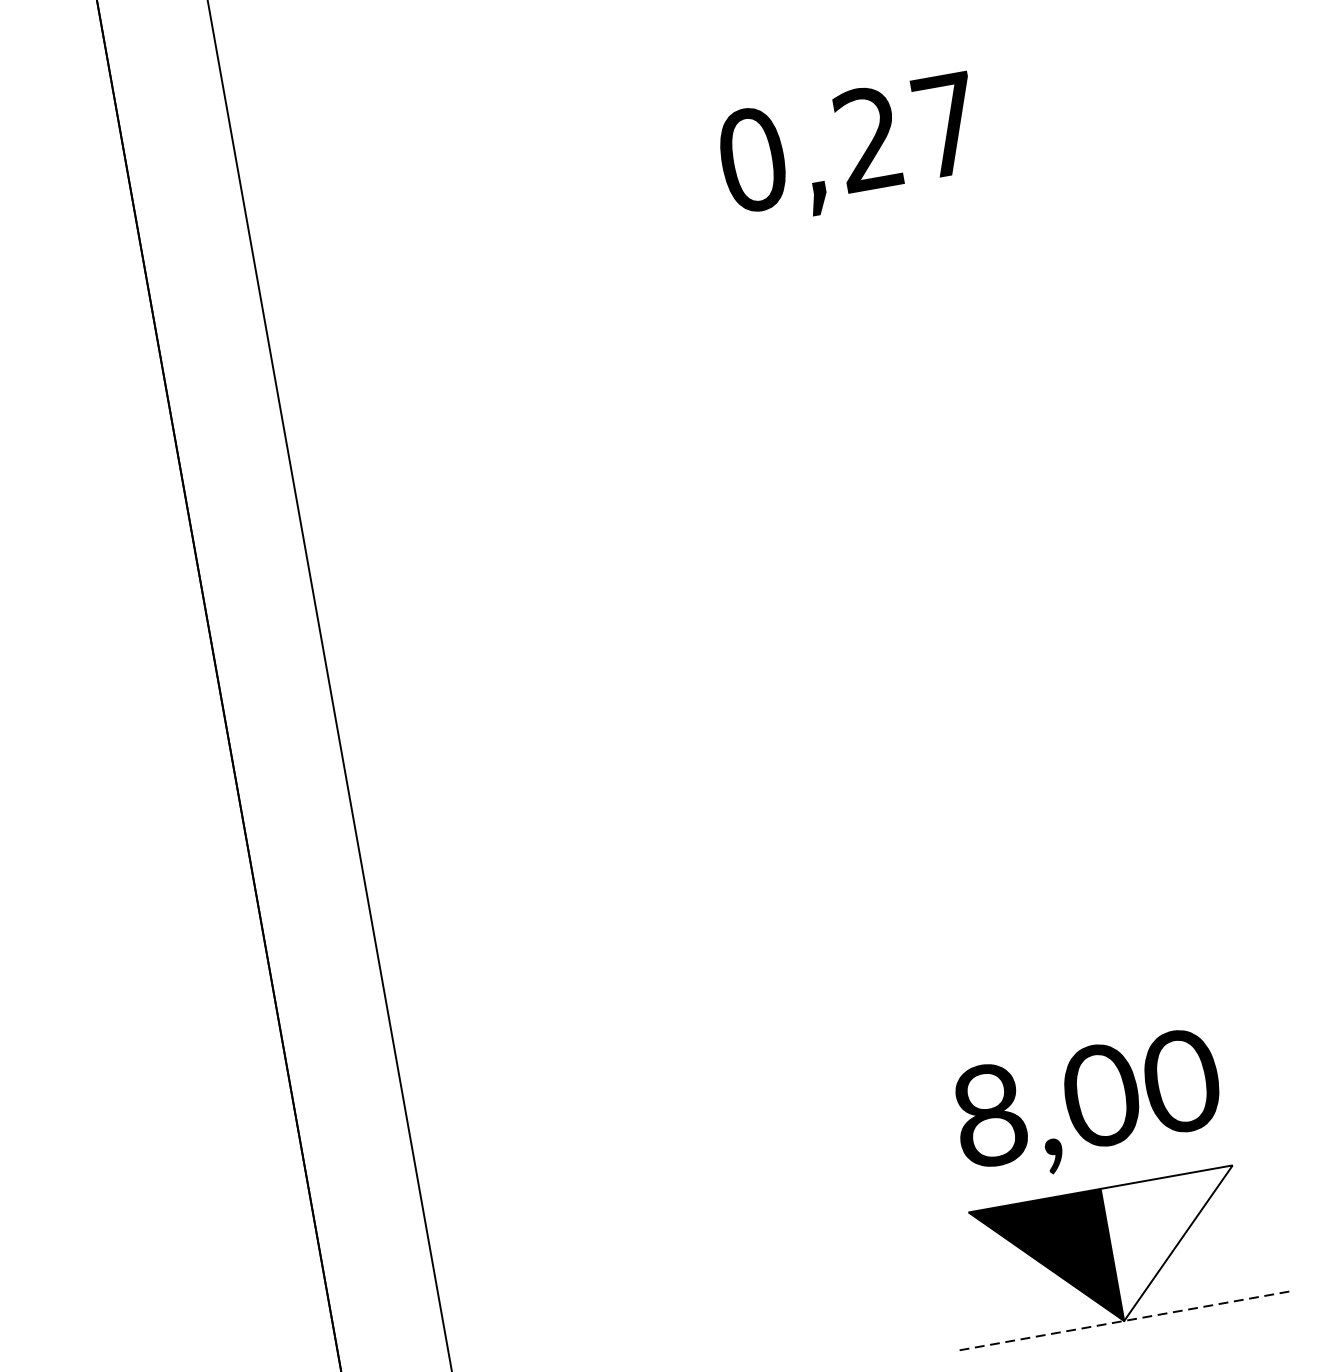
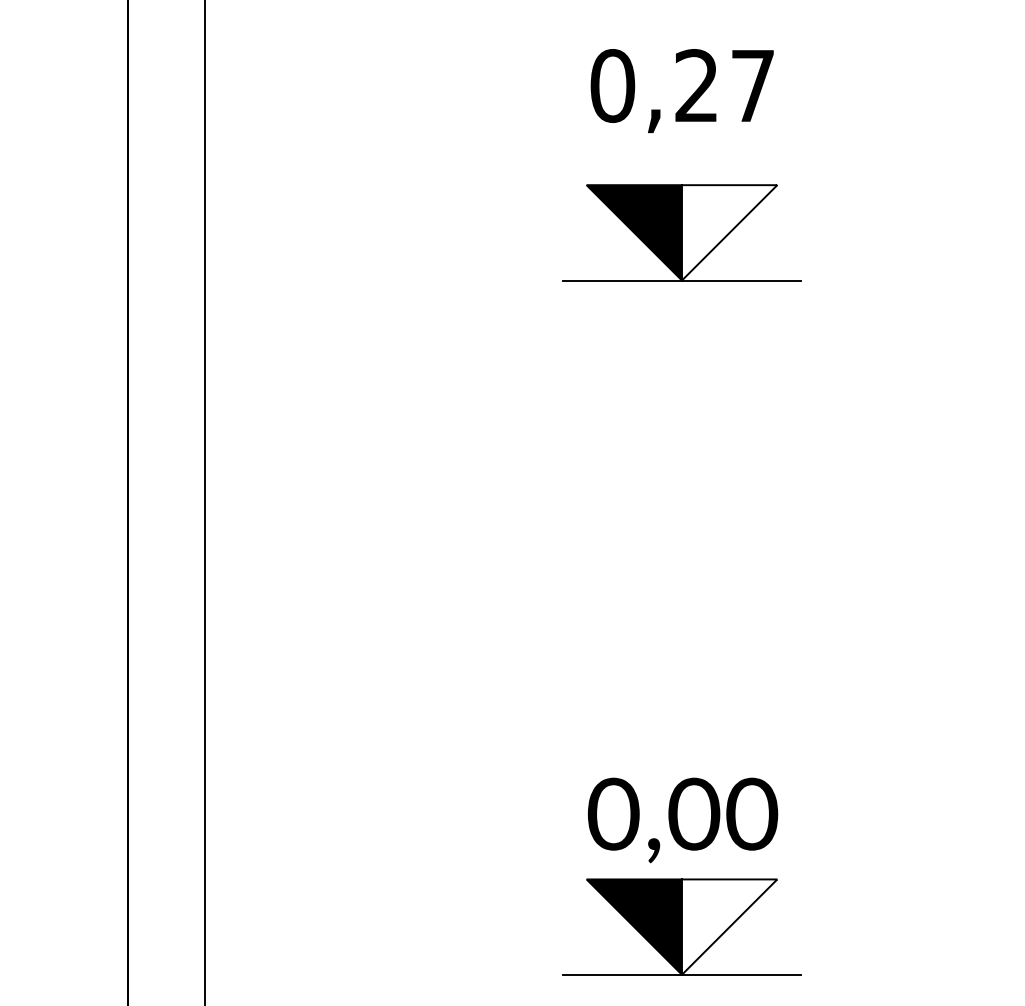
text: (849, 150) -> (681, 91), moved
part: (940, 292) -> (681, 232), added
text: (989, 1115) -> (613, 814), 8,00 -> 0,00
line: (1123, 1320) -> (681, 974), dashed -> solid

